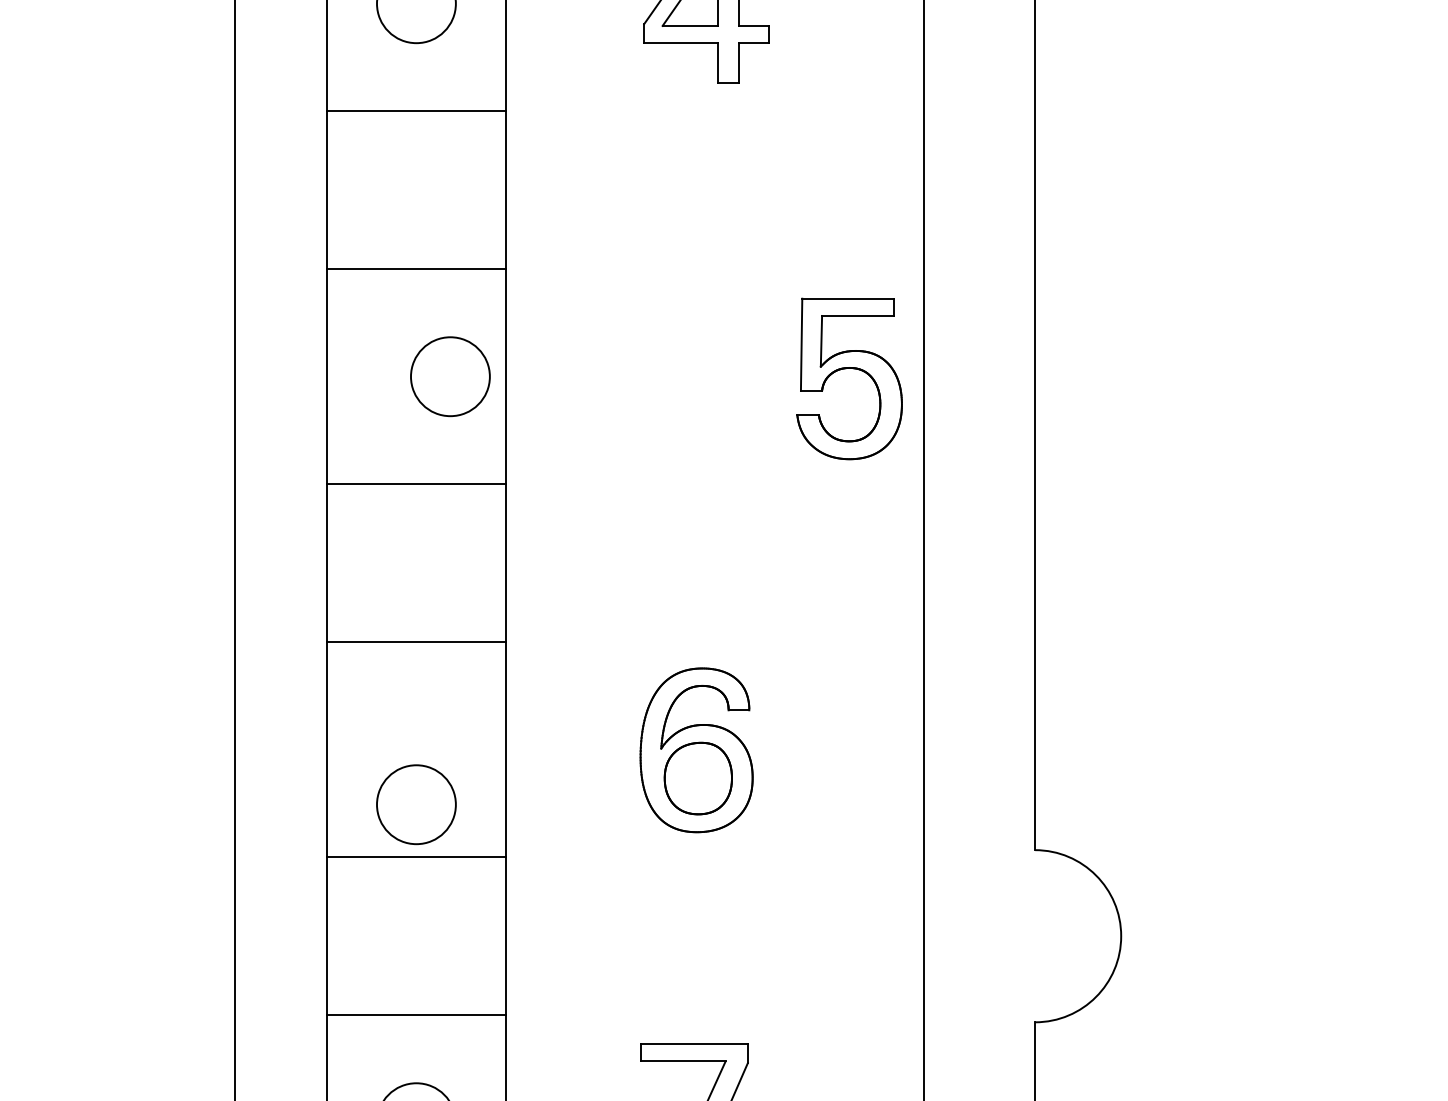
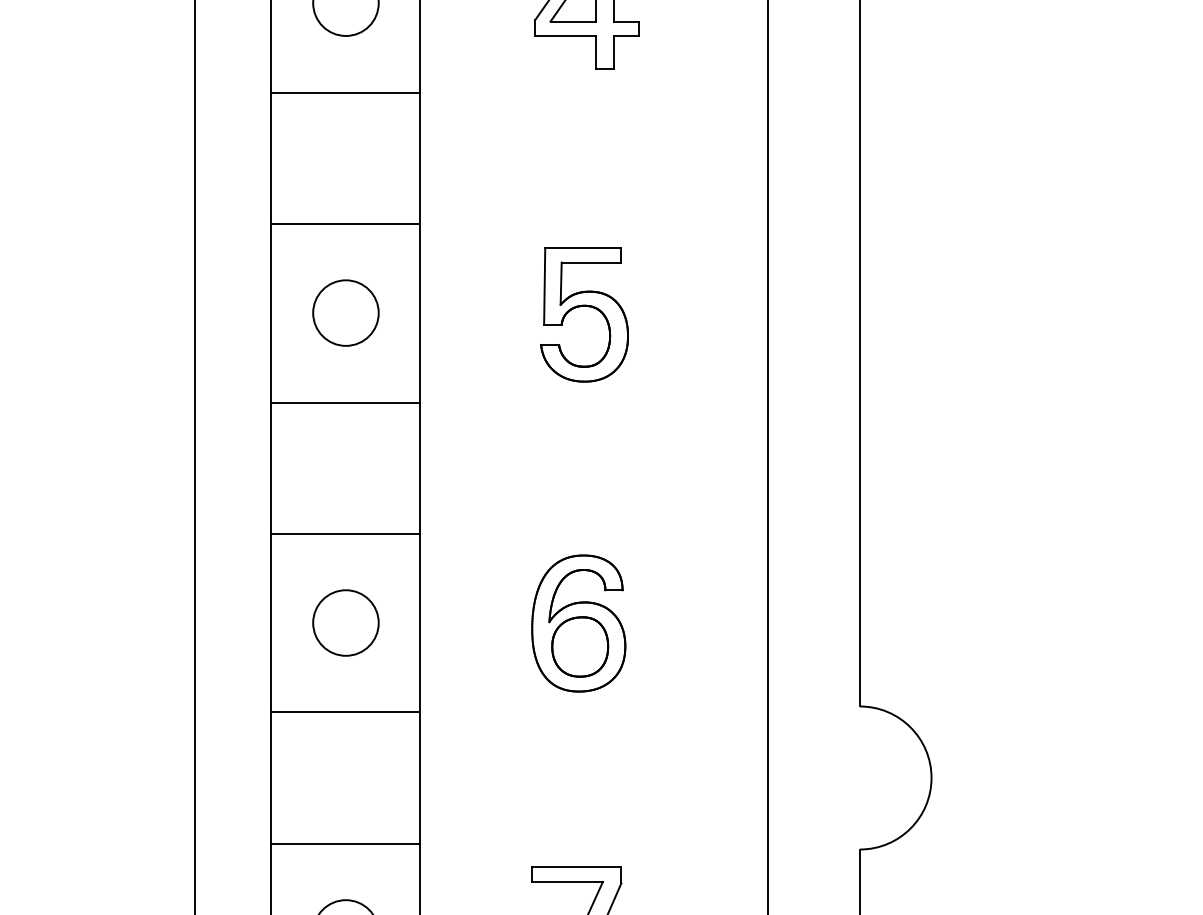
part: (845, 369) -> (581, 307), moved
circle: (450, 376) -> (345, 312), moved
circle: (416, 804) -> (345, 622), moved

